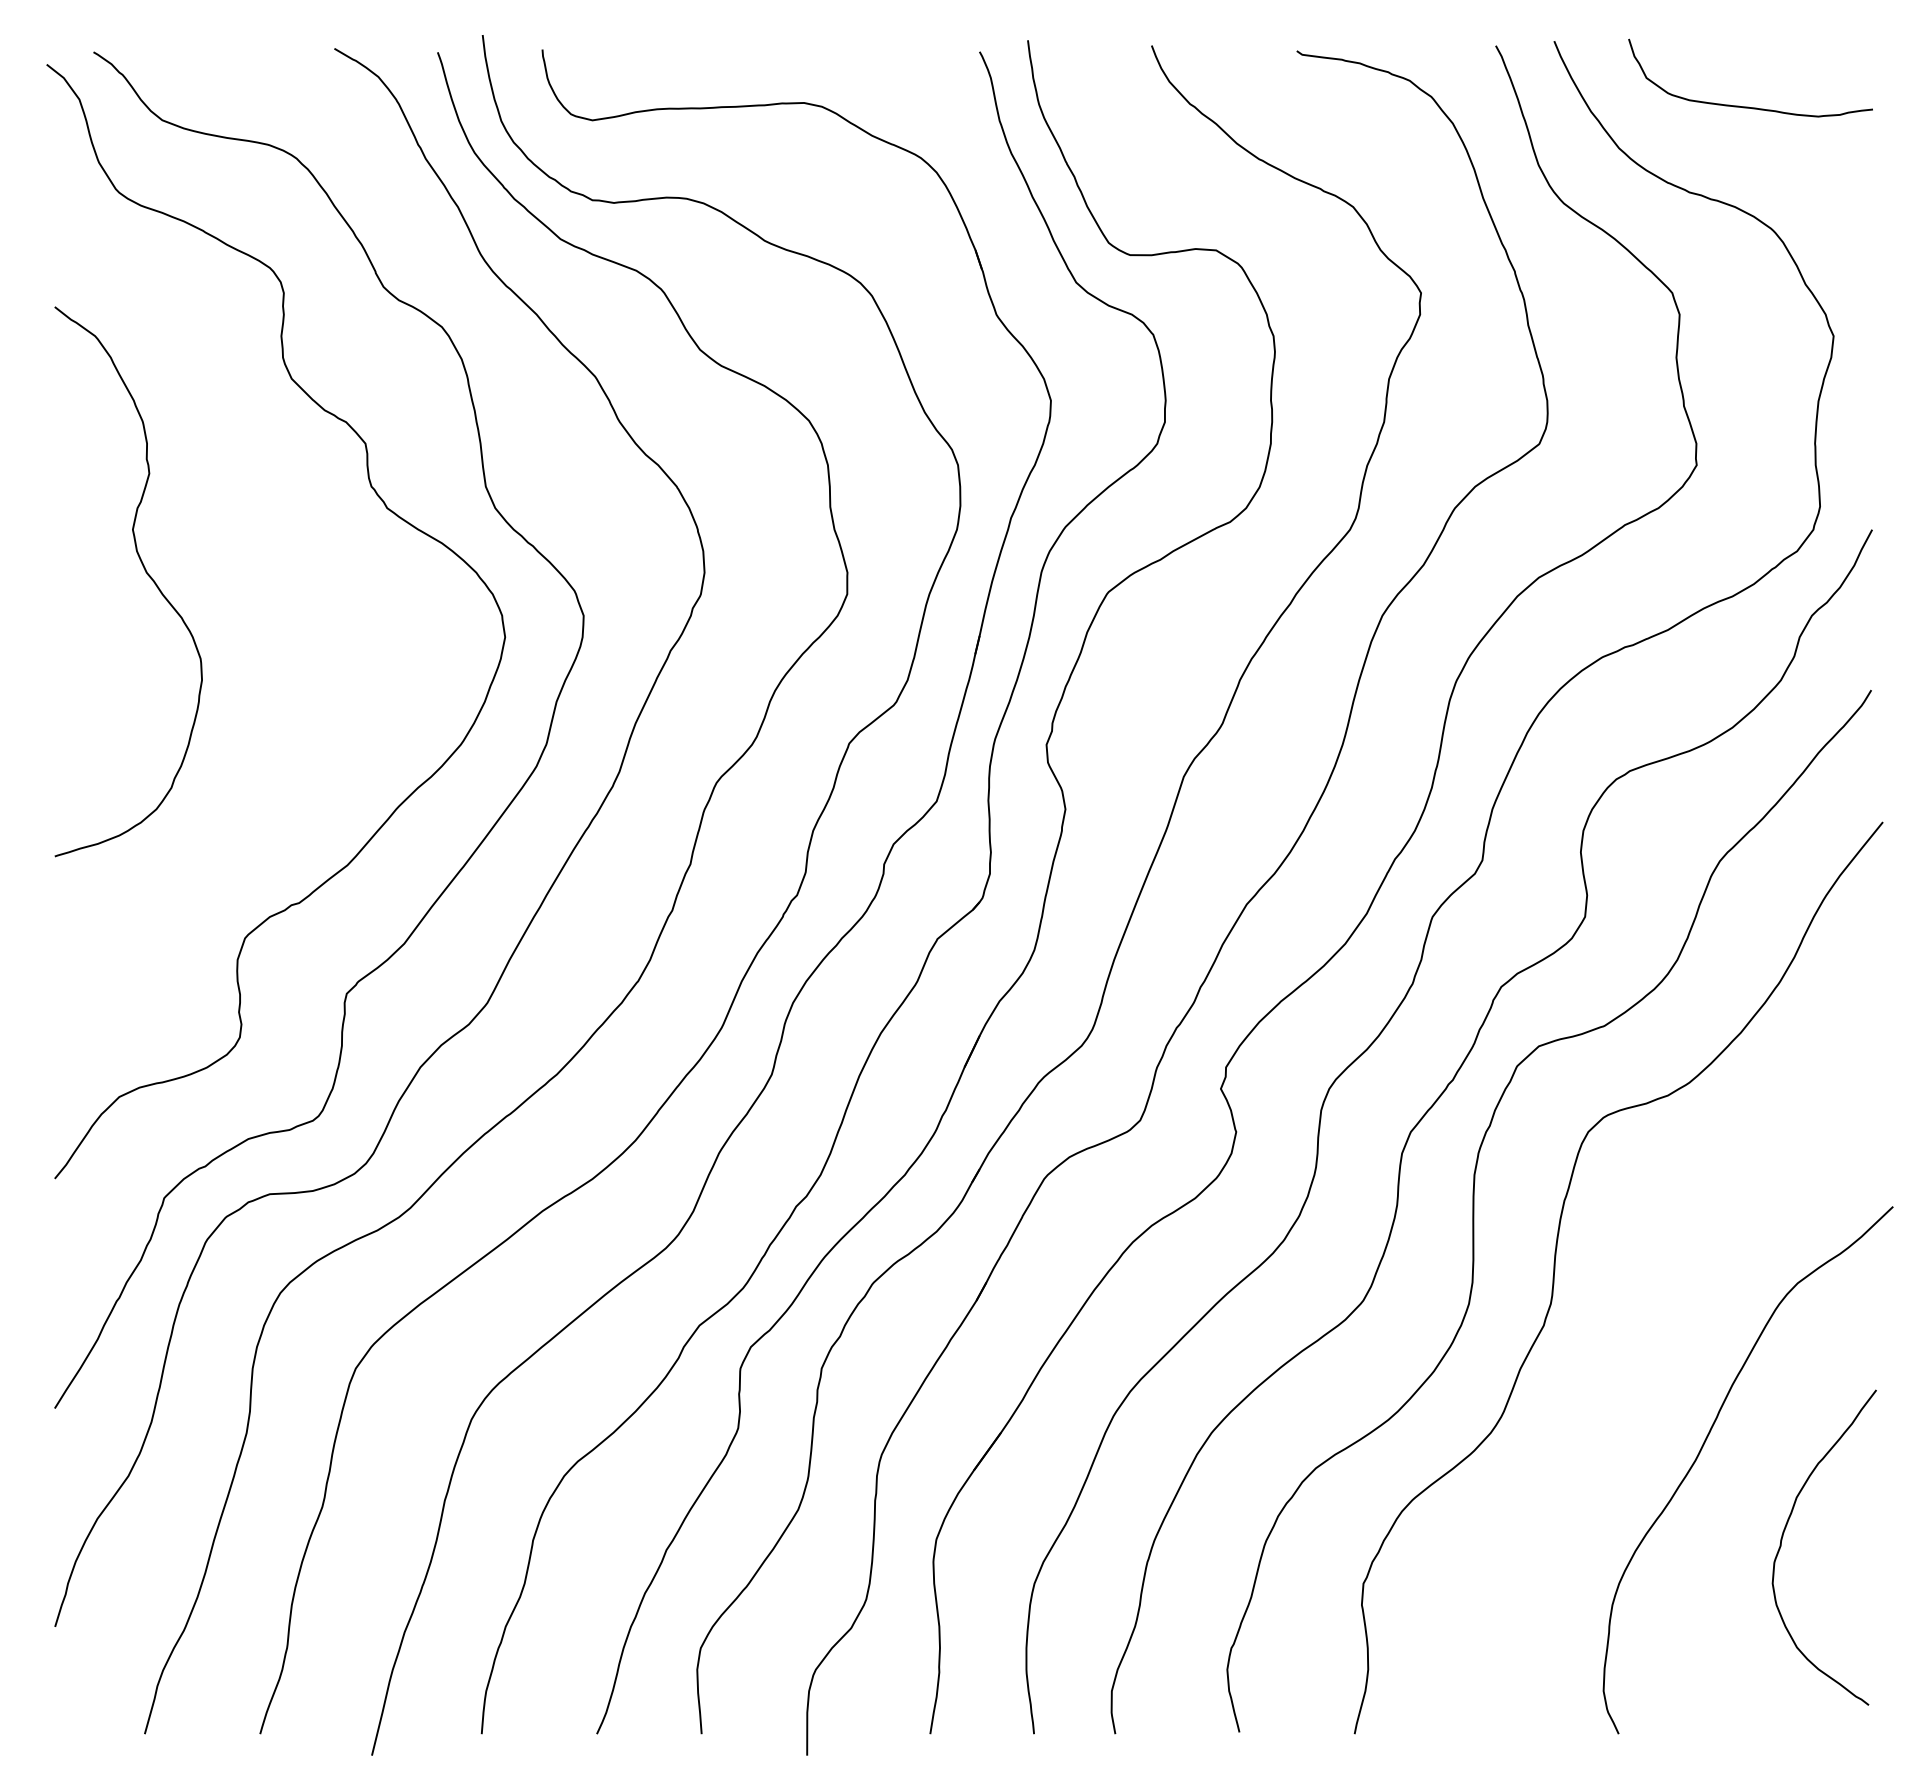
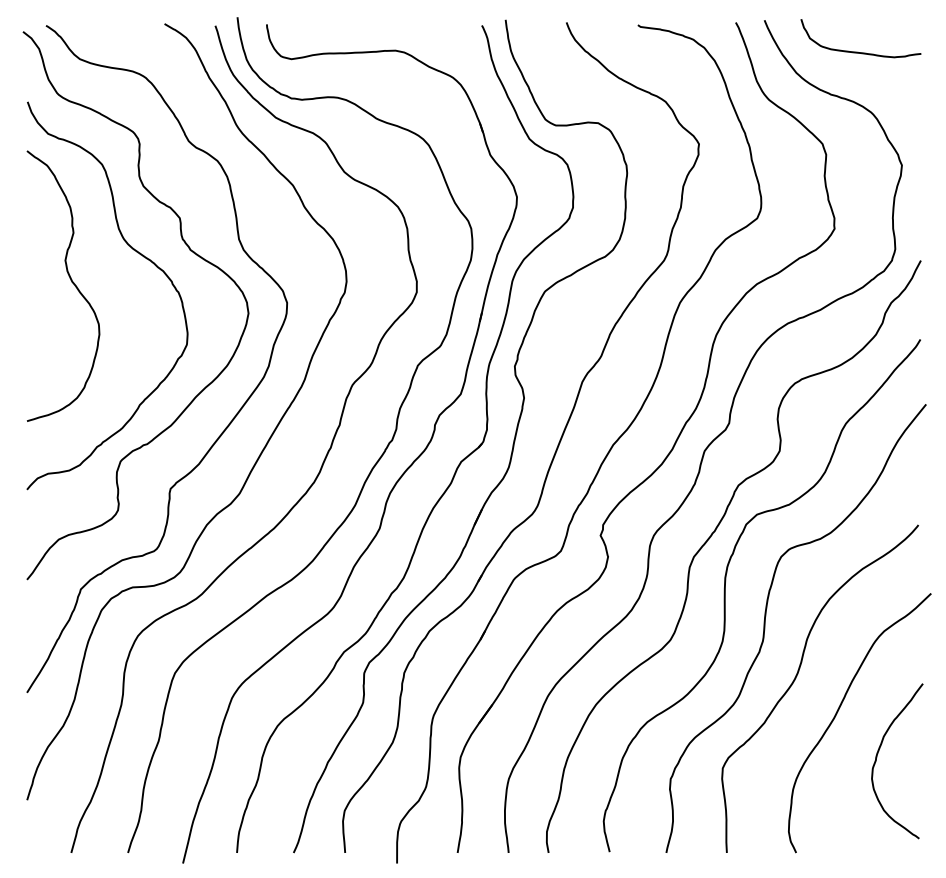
curve: (285, 519) -> (140, 255), added
curve: (1621, 1375) -> (797, 676), added

